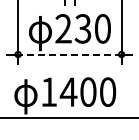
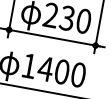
line: (69, 54) -> (52, 37), dashed -> solid

